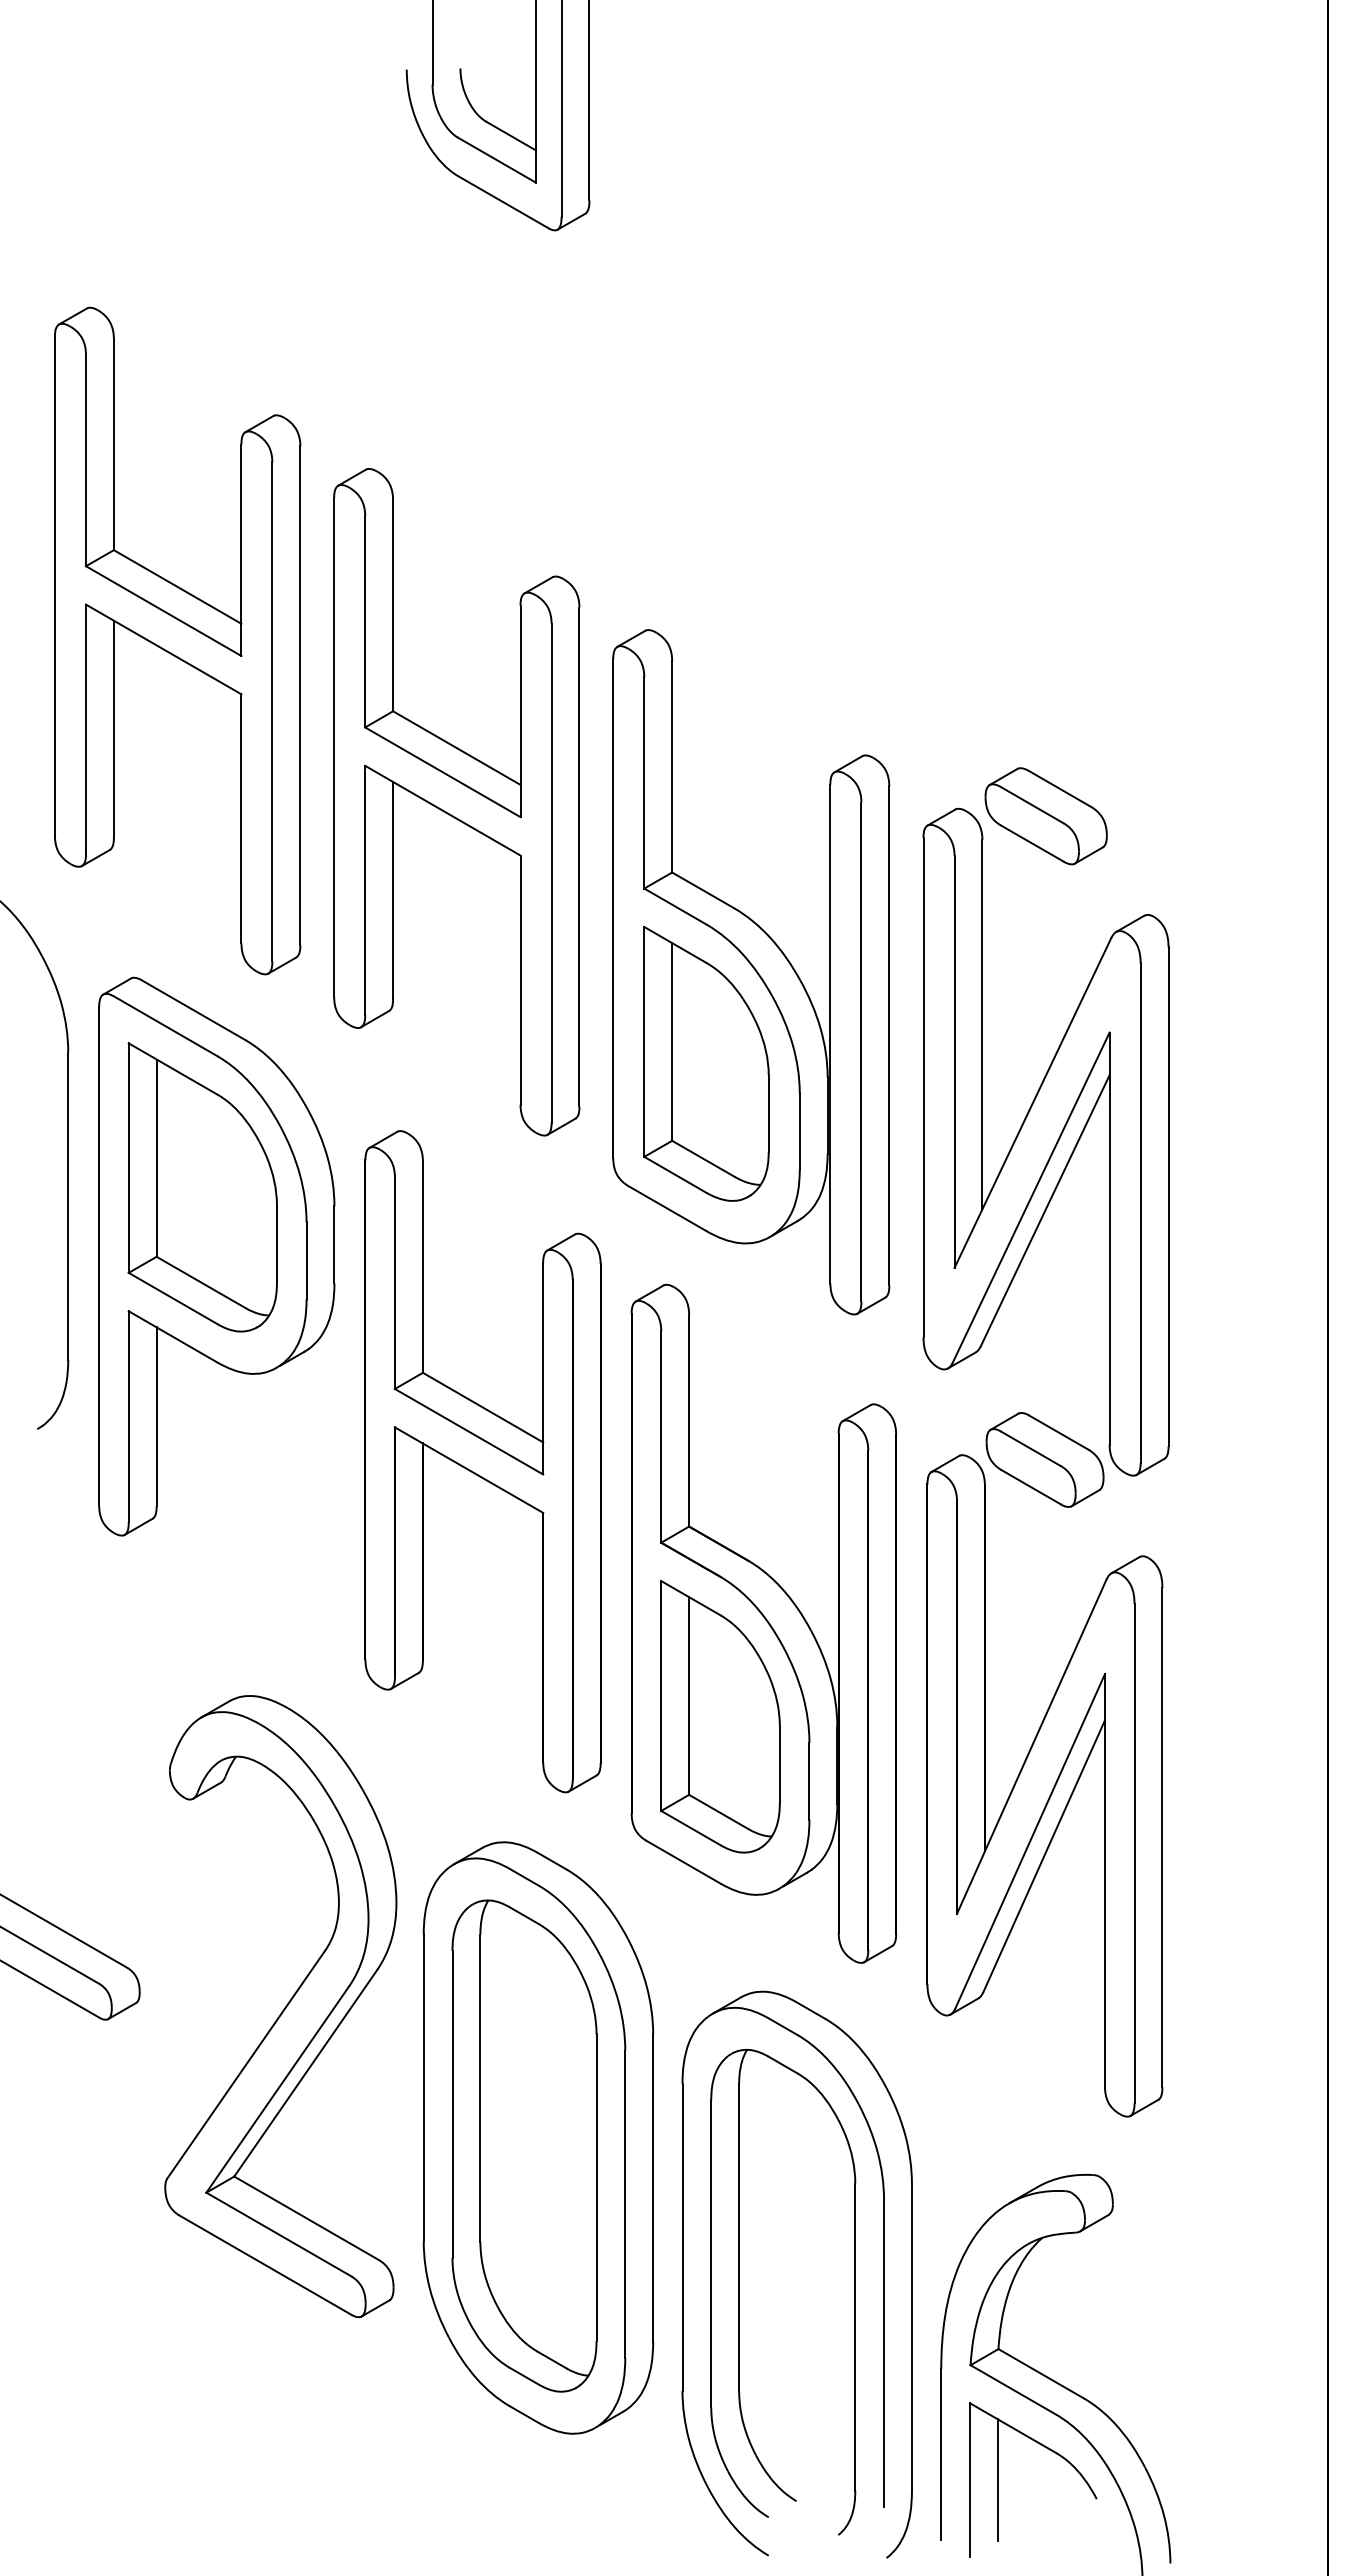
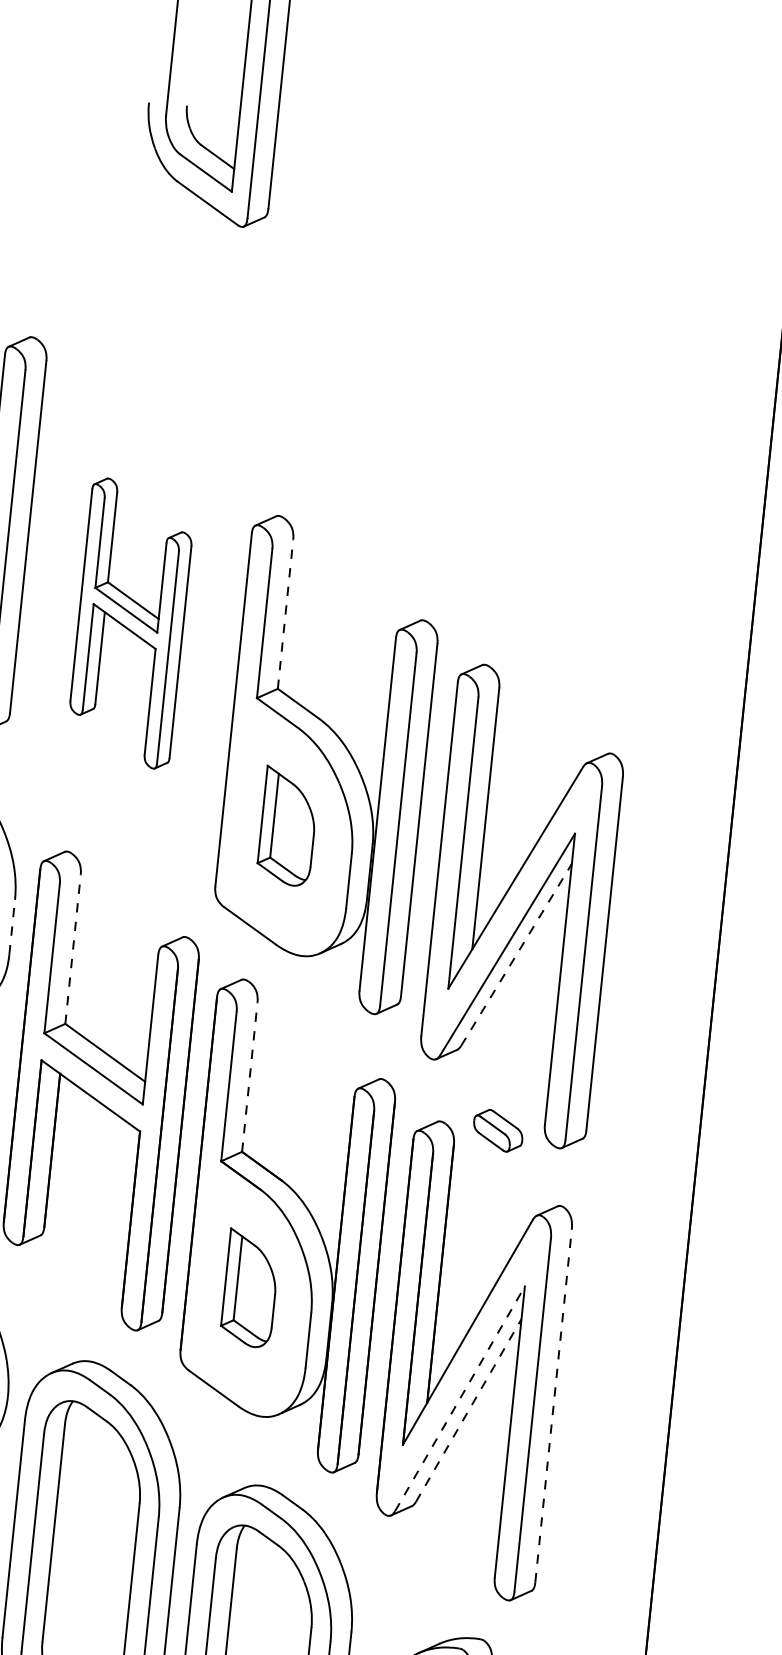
line: (672, 766) -> (285, 614), solid -> dashed
part: (456, 802) -> (130, 623), size x0.6
part: (1045, 816) -> (545, 676), removed
part: (706, 1063) -> (288, 826), size x0.6
line: (1045, 1210) -> (516, 954), solid -> dashed
line: (334, 1244) -> (12, 926), solid -> dashed
line: (422, 1267) -> (72, 949), solid -> dashed
line: (689, 1420) -> (250, 1077), solid -> dashed
part: (1044, 1459) -> (497, 1130), size x0.6
part: (720, 1716) -> (250, 1288), size x0.6
line: (1162, 1837) -> (553, 1405), solid -> dashed
line: (1030, 1841) -> (460, 1399), solid -> dashed
line: (1044, 1856) -> (468, 1410), solid -> dashed

